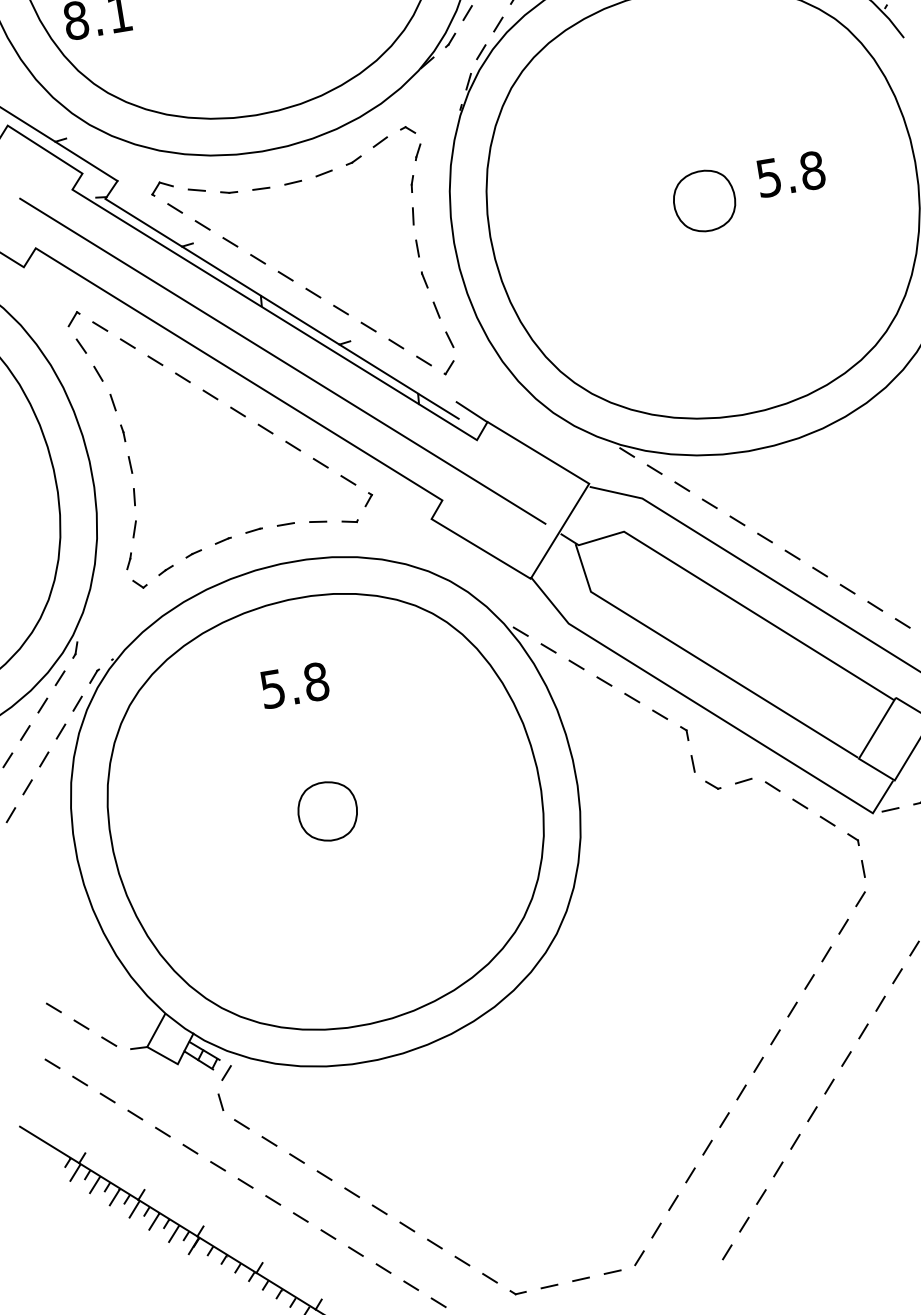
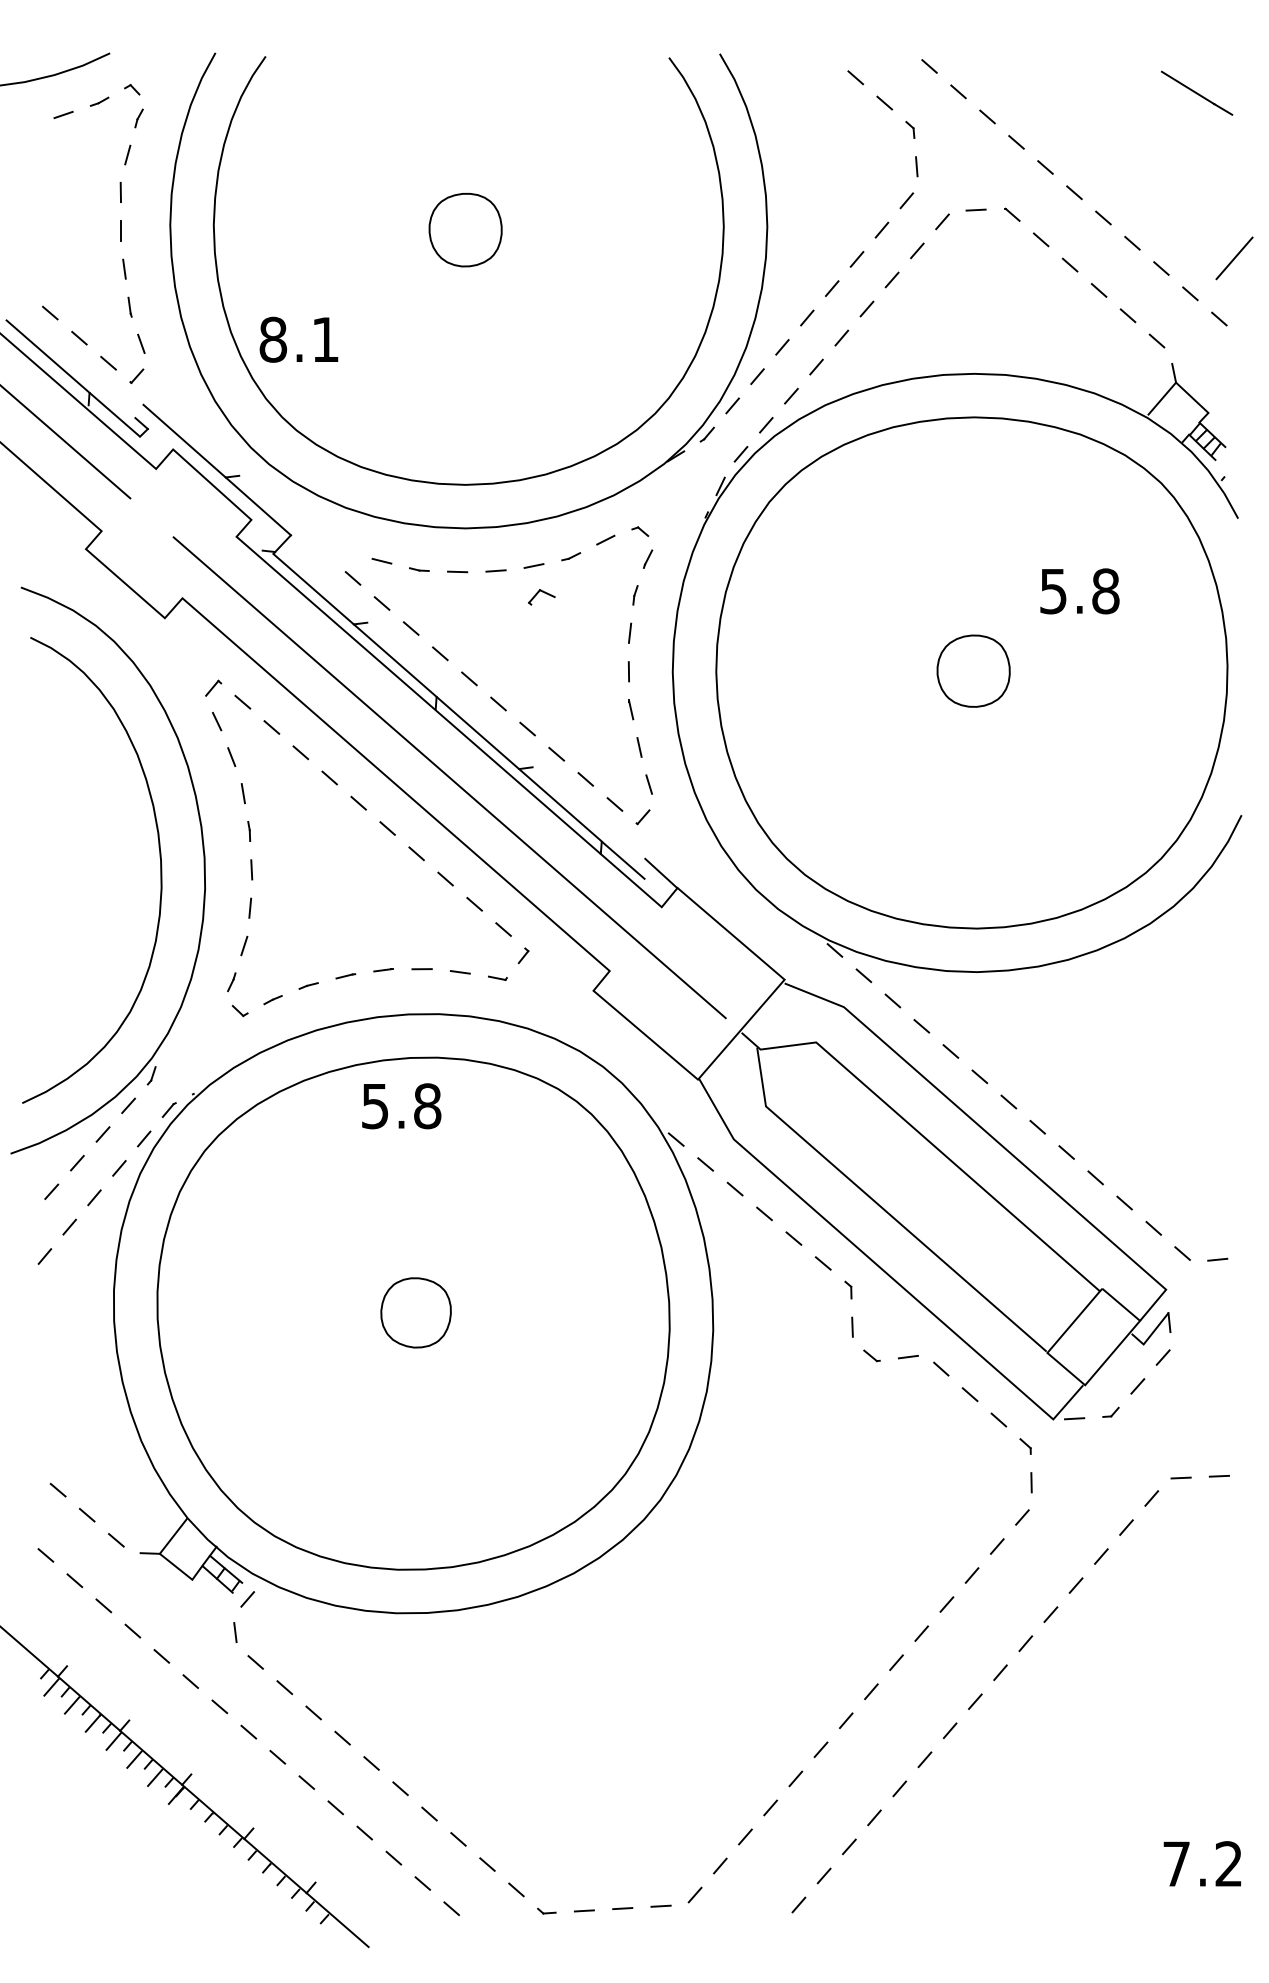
text: (790, 174) -> (1079, 591), moved
part: (161, 188) -> (541, 597), moved
text: (294, 685) -> (401, 1106), moved

